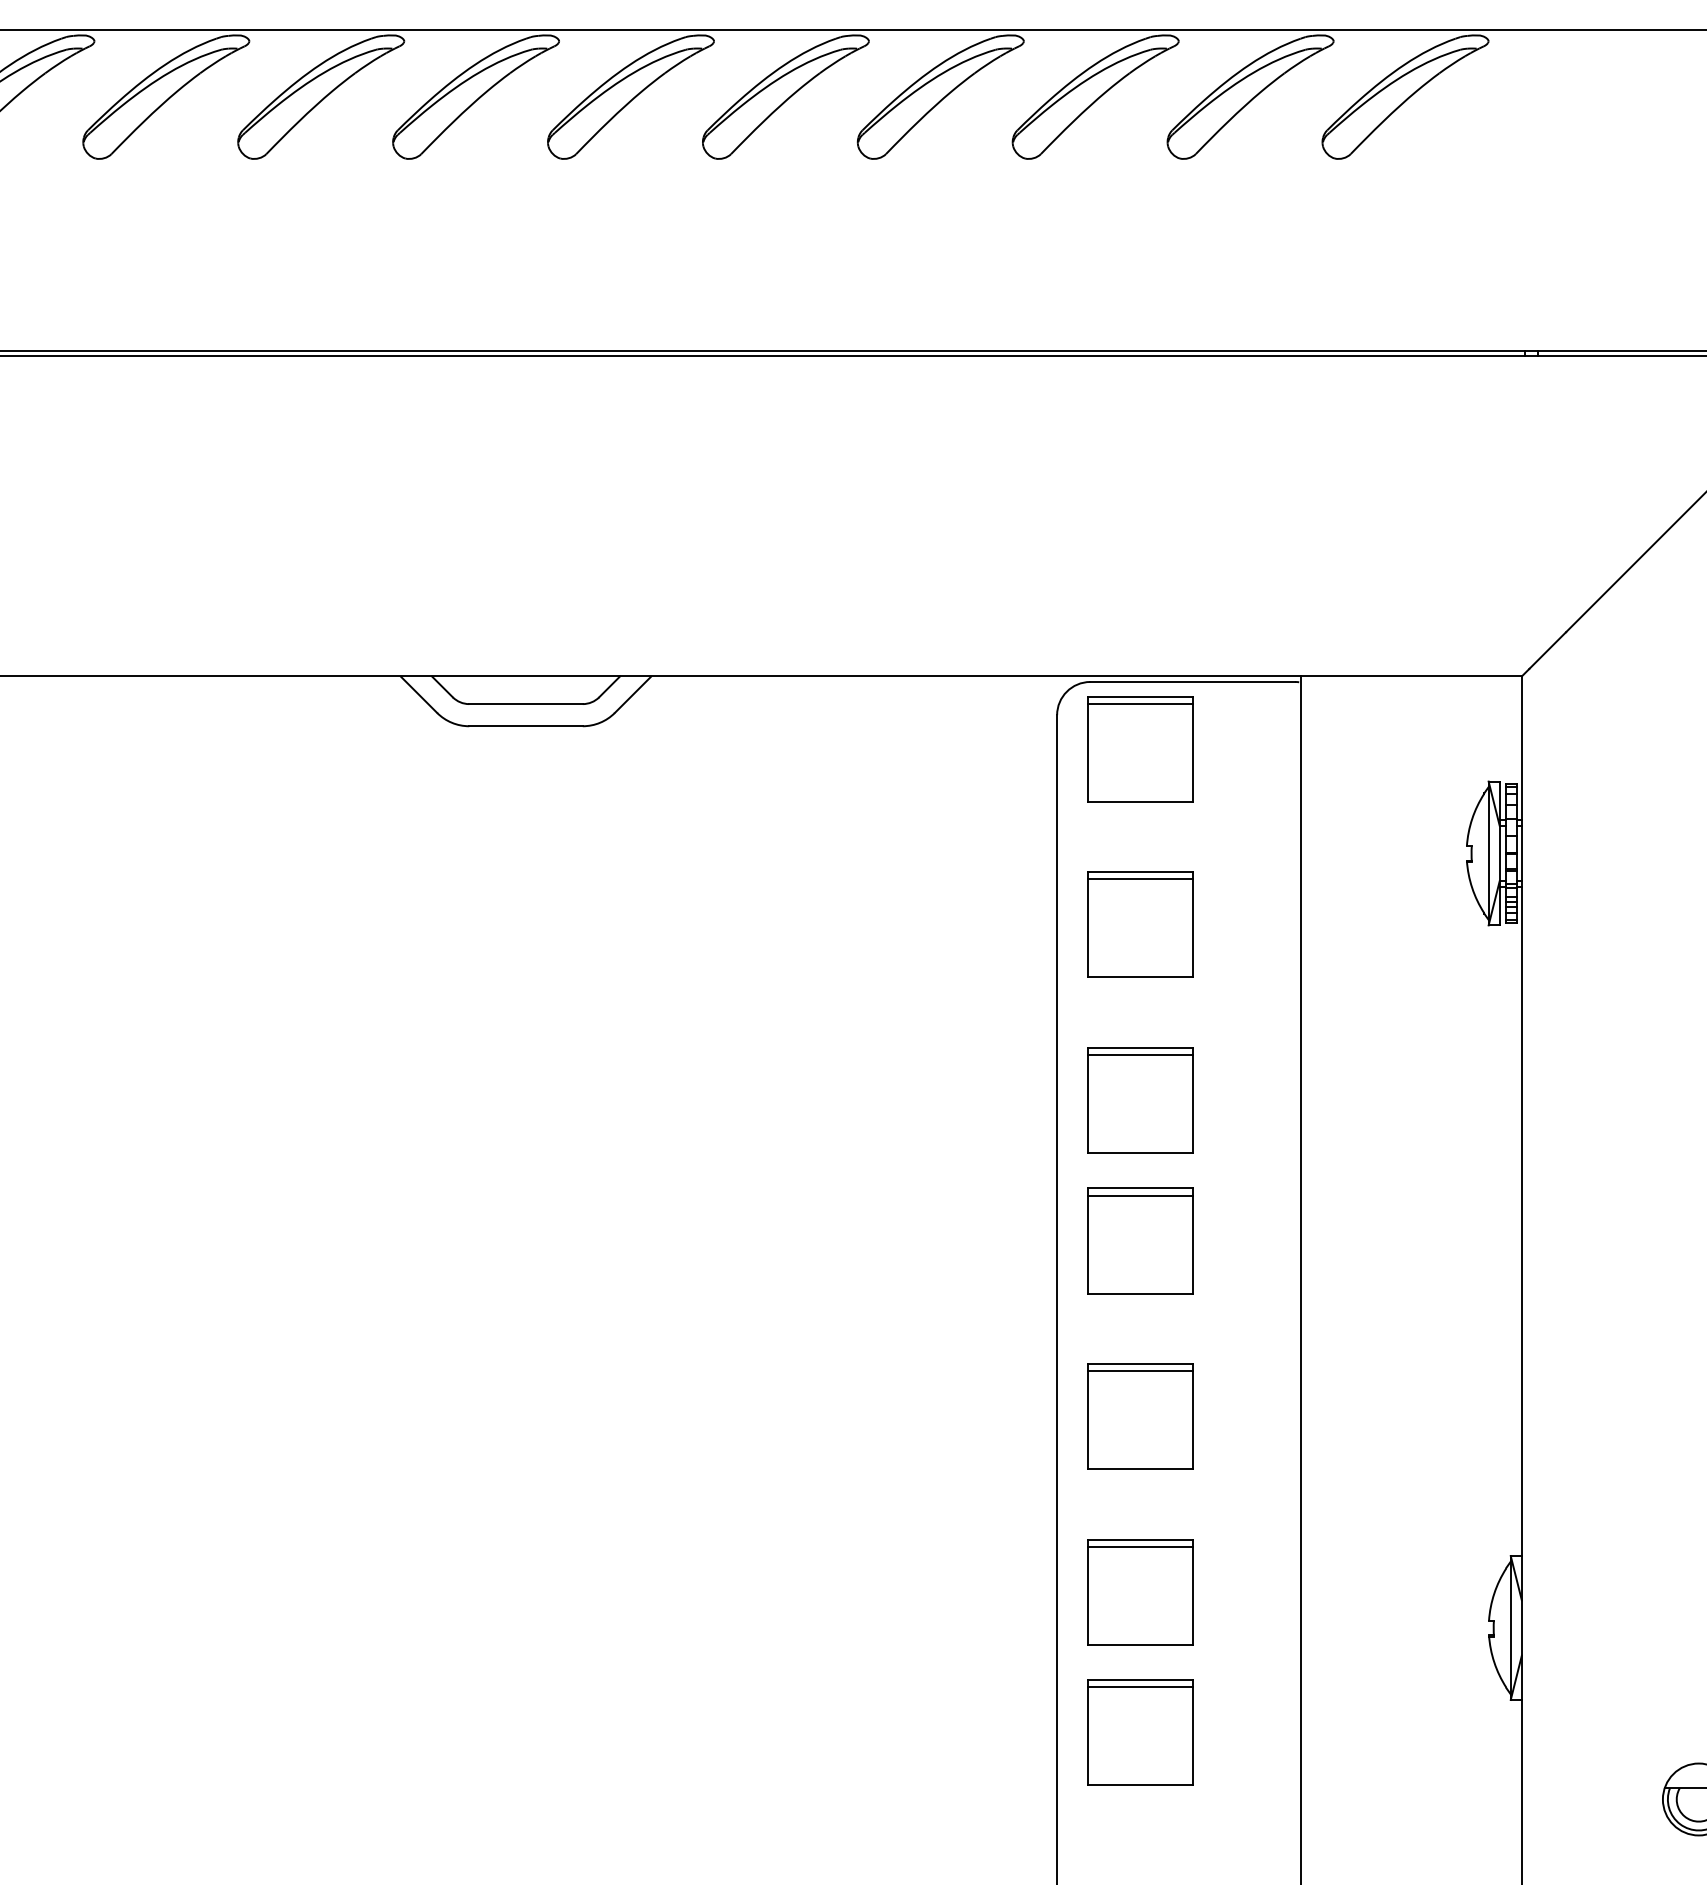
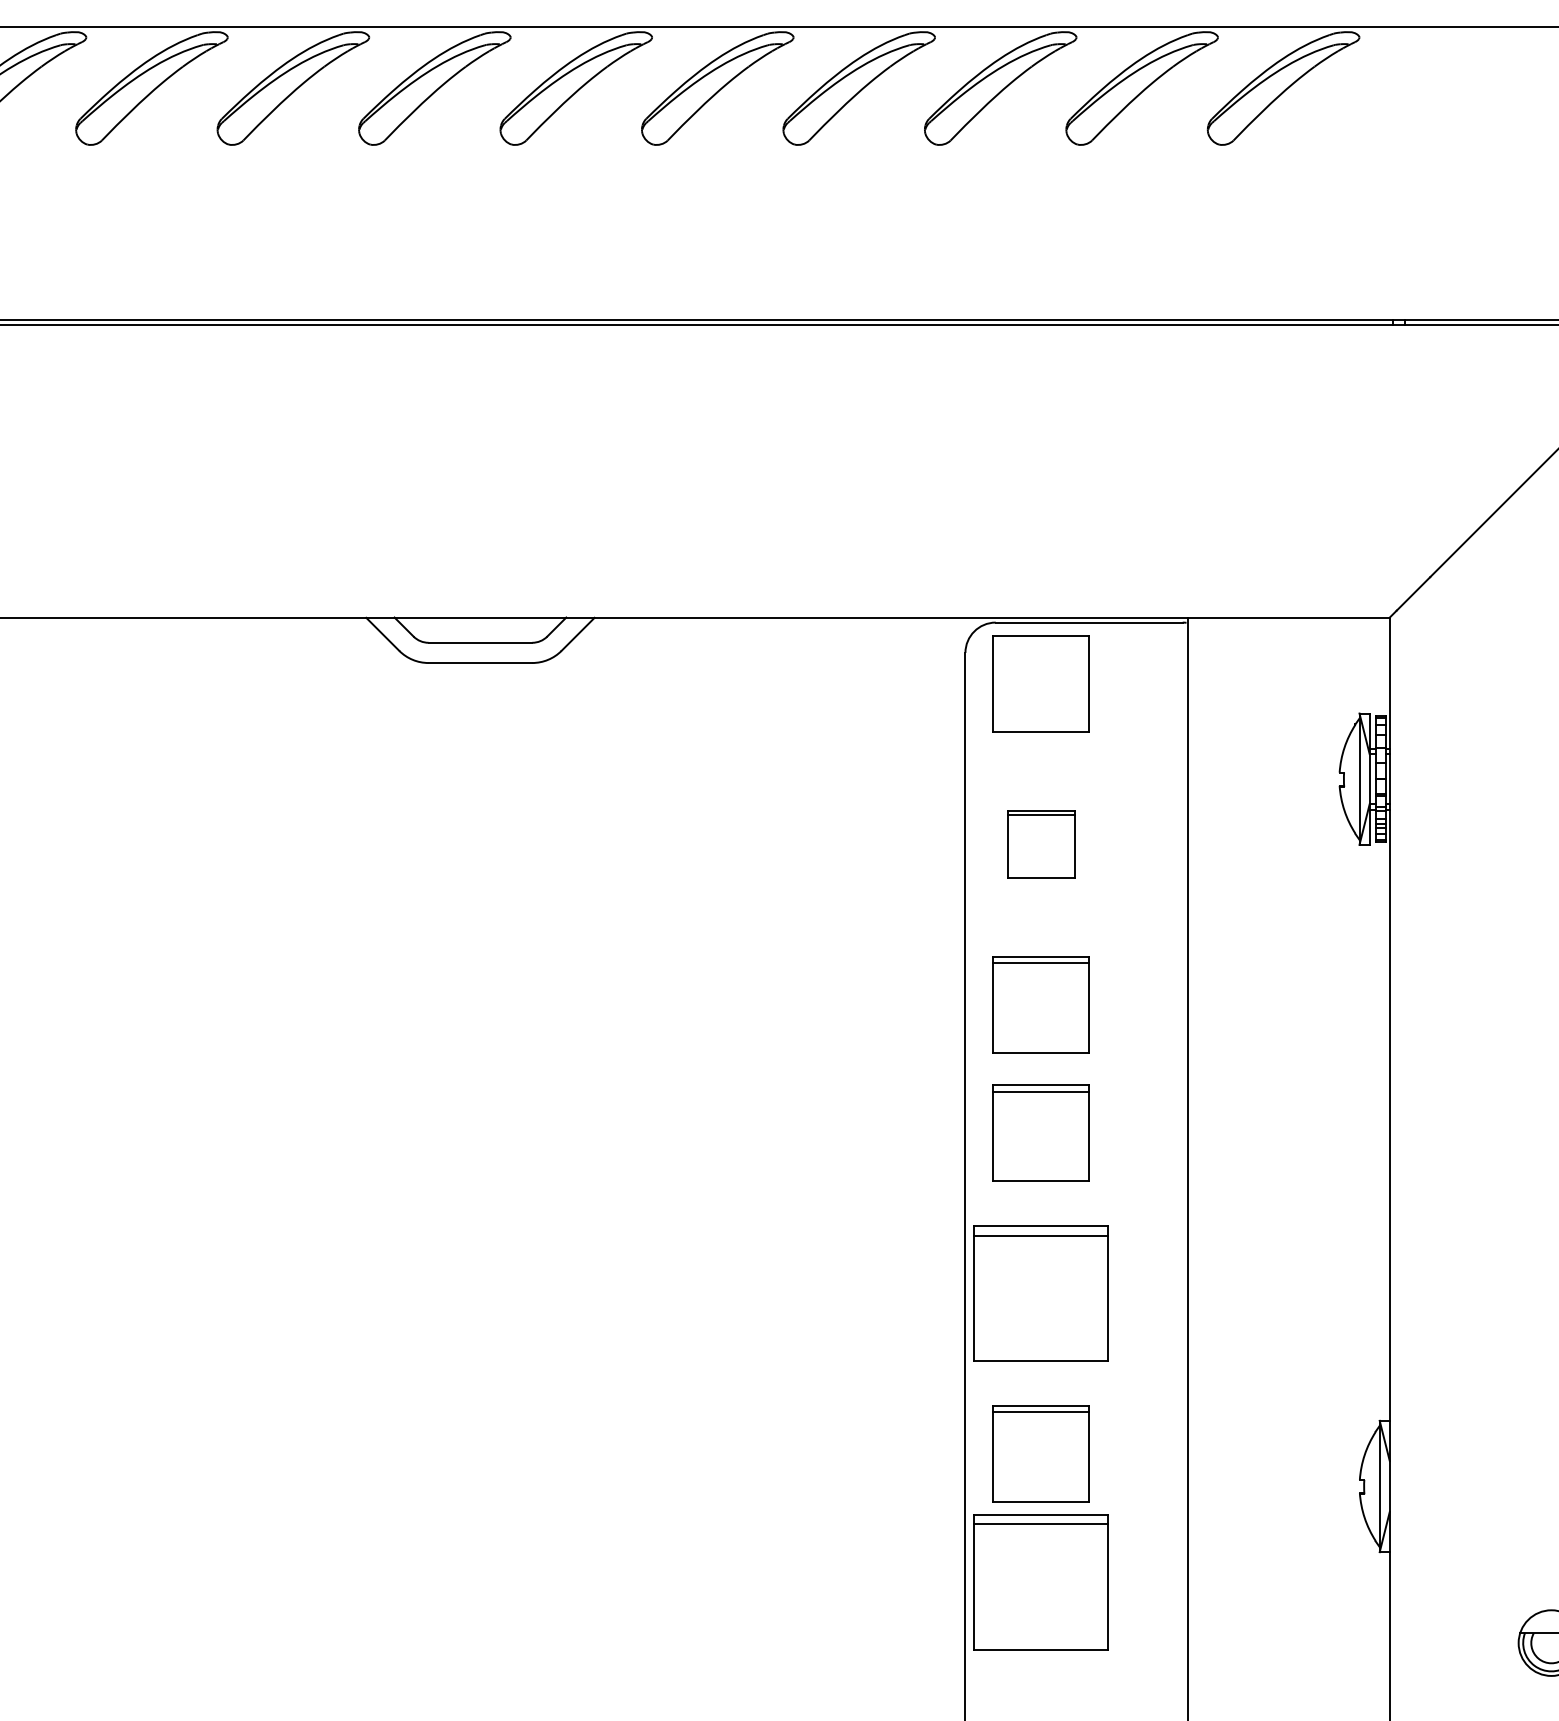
line: (1139, 703) -> (1040, 642), removed
part: (1140, 924) -> (1041, 844), size x0.7
part: (1140, 1416) -> (1041, 1293), size x1.4
part: (1140, 1732) -> (1041, 1581), size x1.4

